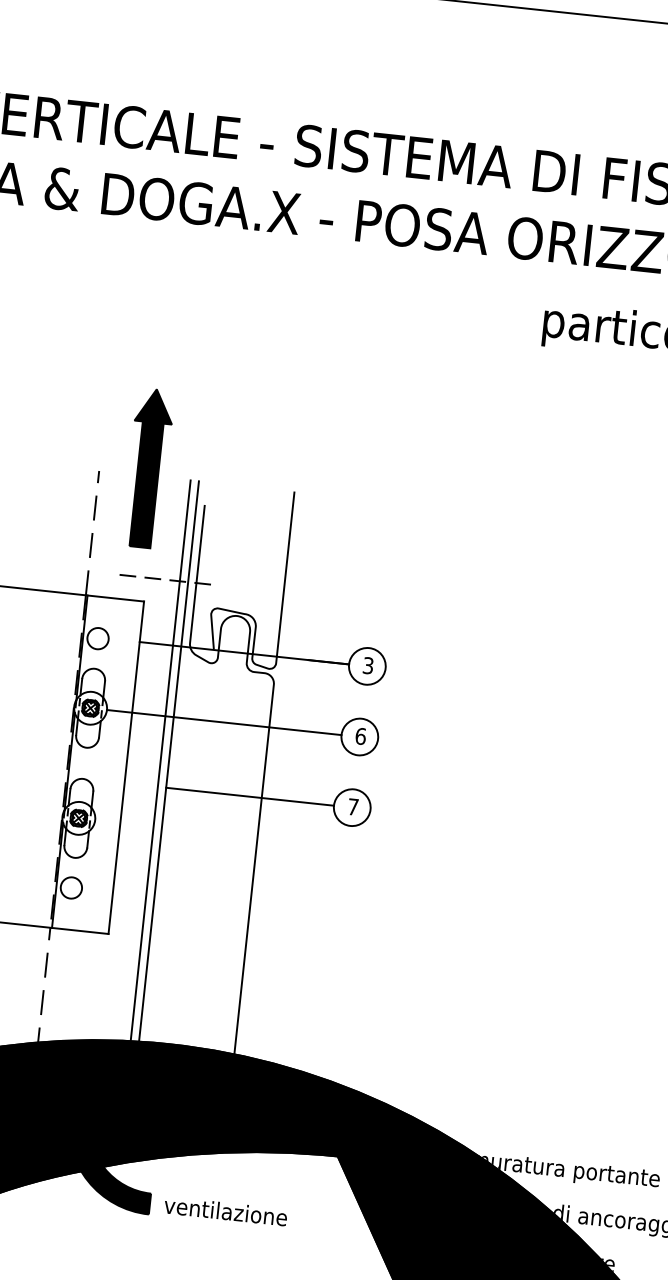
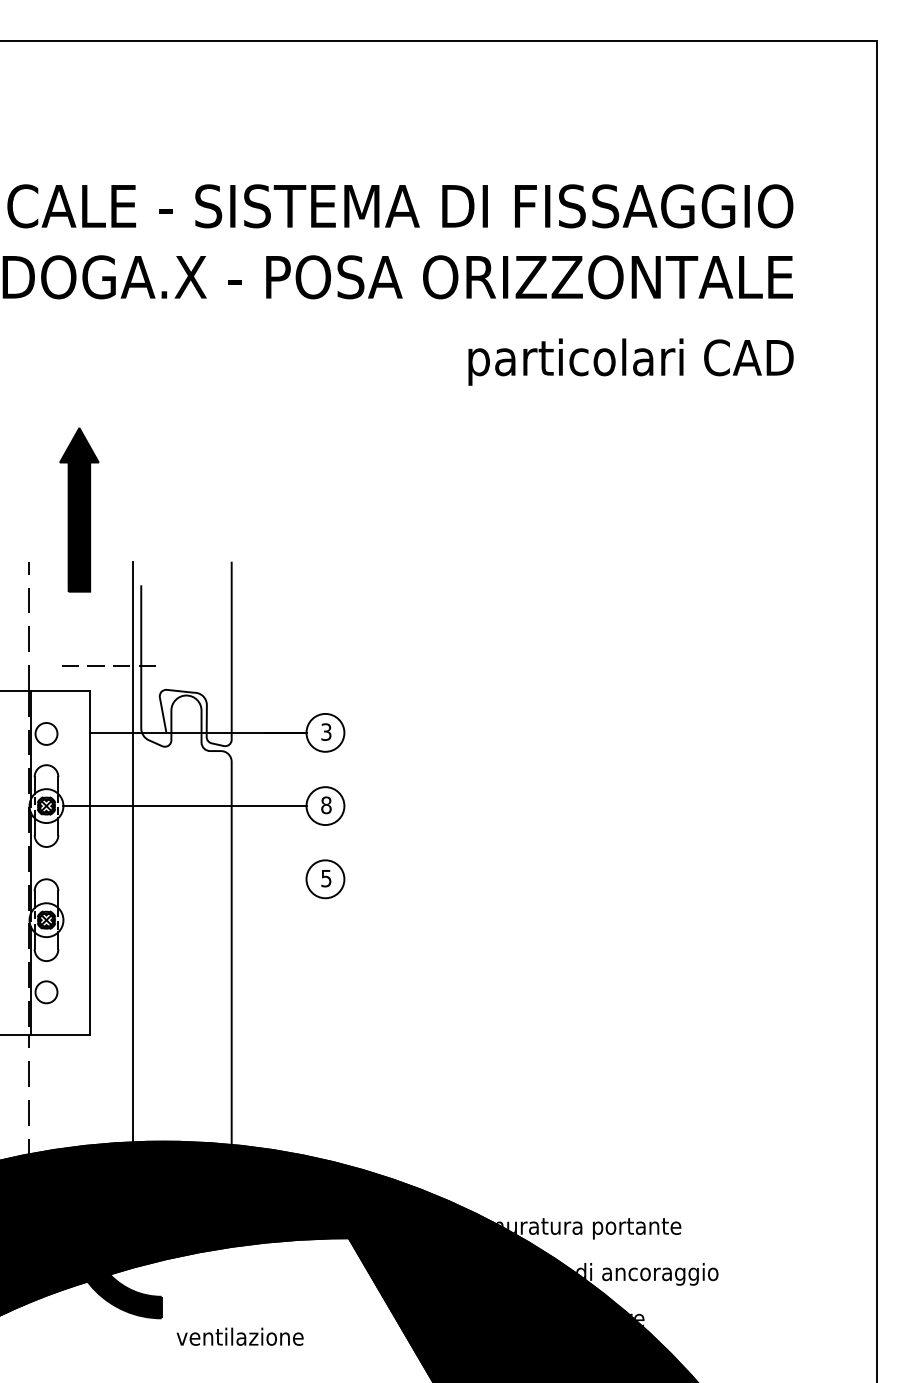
part: (148, 467) -> (79, 509), moved
text: (360, 736) -> (326, 805), 6 -> 8
line: (160, 770) -> (124, 862), removed
line: (249, 796) -> (219, 879), removed
text: (353, 807) -> (326, 878), 7 -> 5
text: (225, 1211) -> (239, 1336), moved

